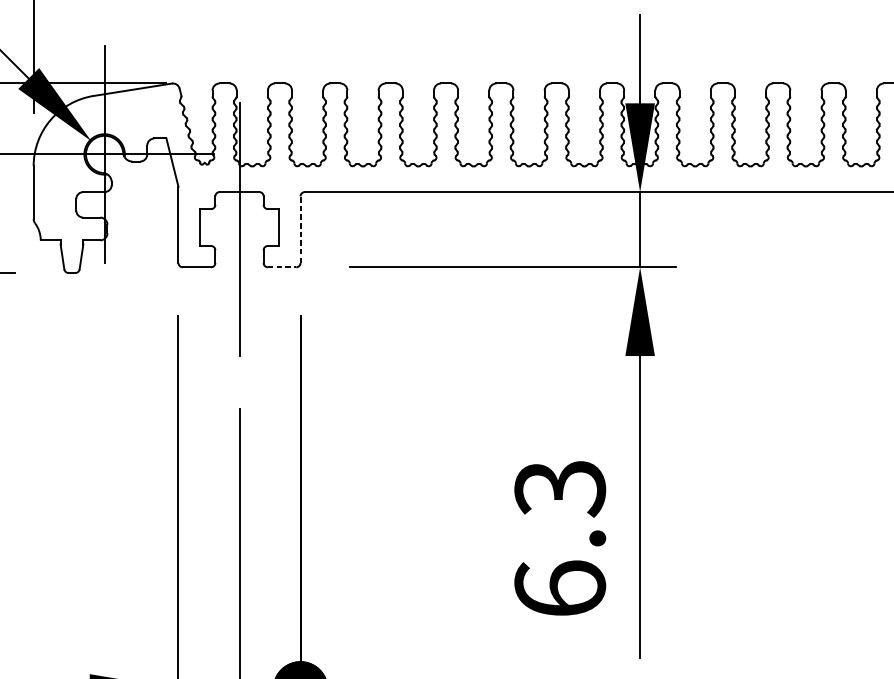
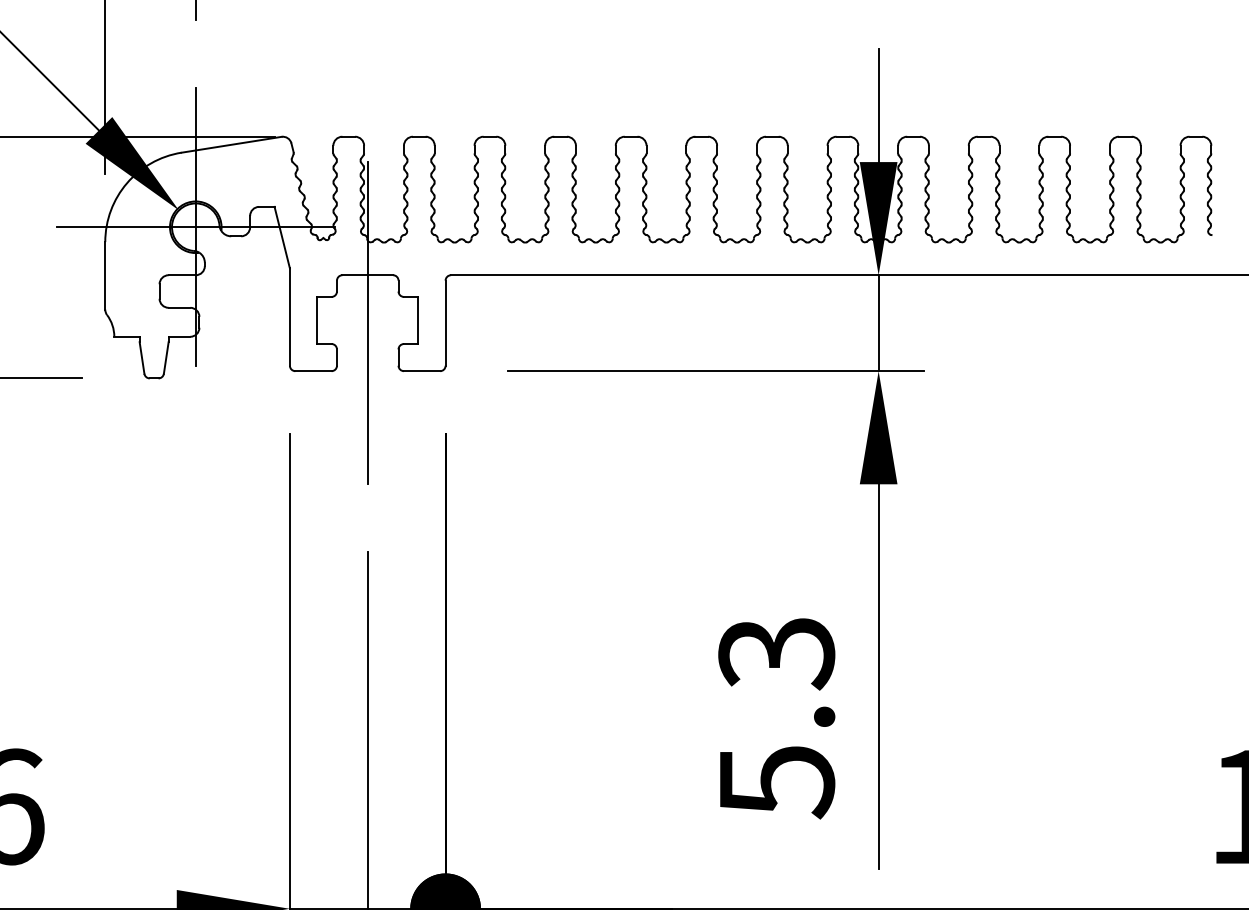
line: (300, 229) -> (445, 323), dashed -> solid
line: (282, 267) -> (422, 371), dashed -> solid
text: (560, 589) -> (776, 782), 6.3 -> 5.3

